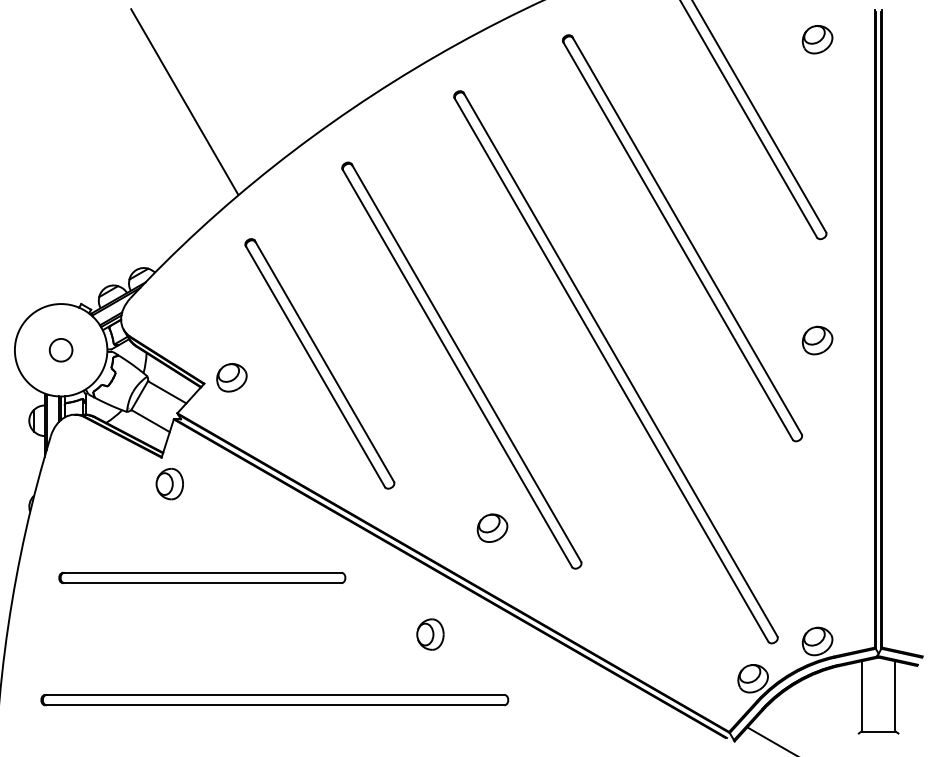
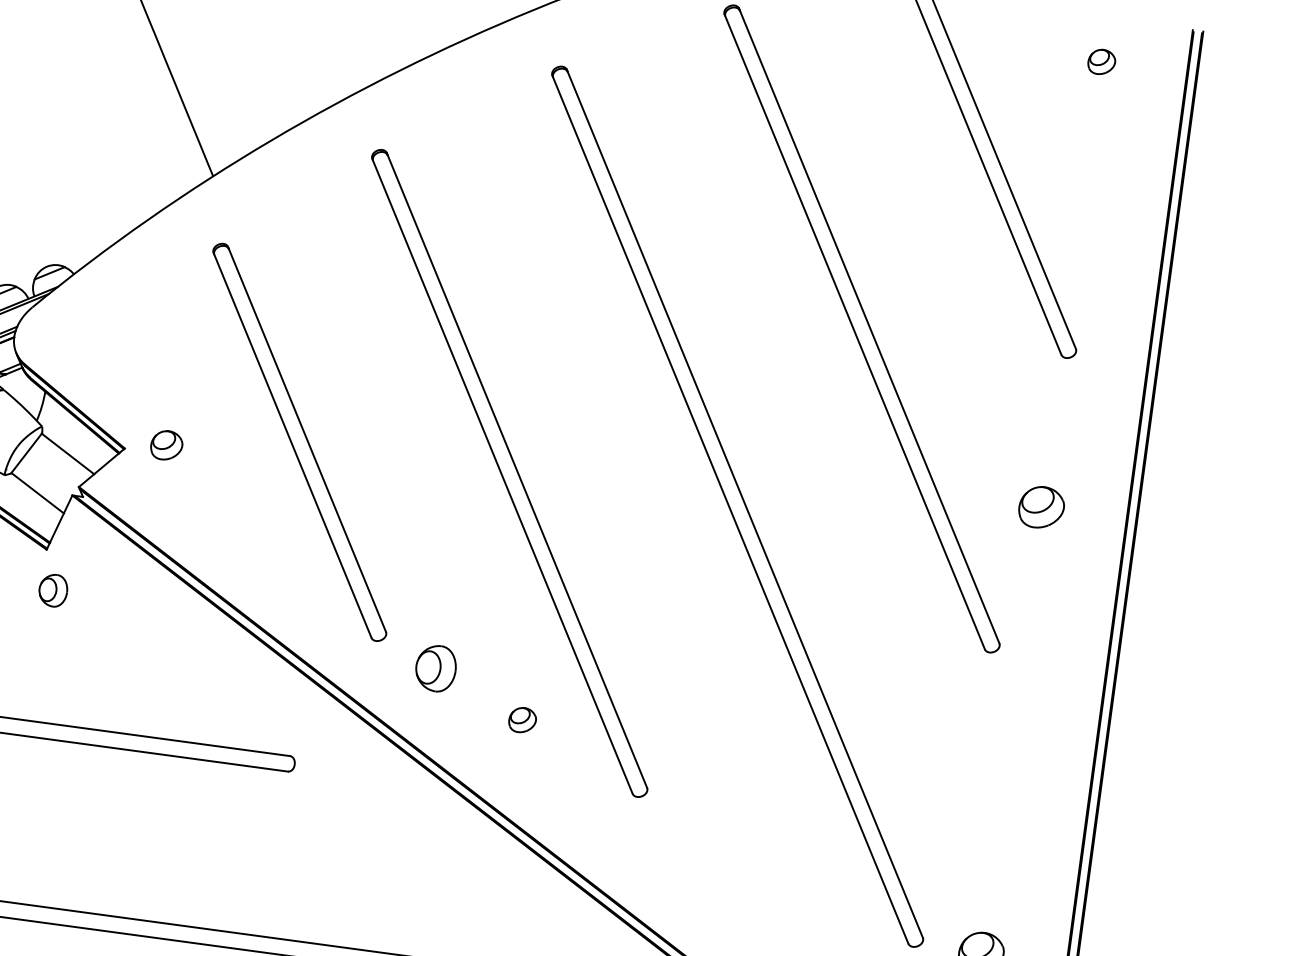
part: (817, 39) -> (1101, 61), size x0.6
part: (231, 377) -> (166, 444), size x0.7
part: (169, 484) -> (52, 590), size x0.7
part: (492, 527) -> (522, 719), size x0.6
part: (430, 634) -> (436, 668), moved

